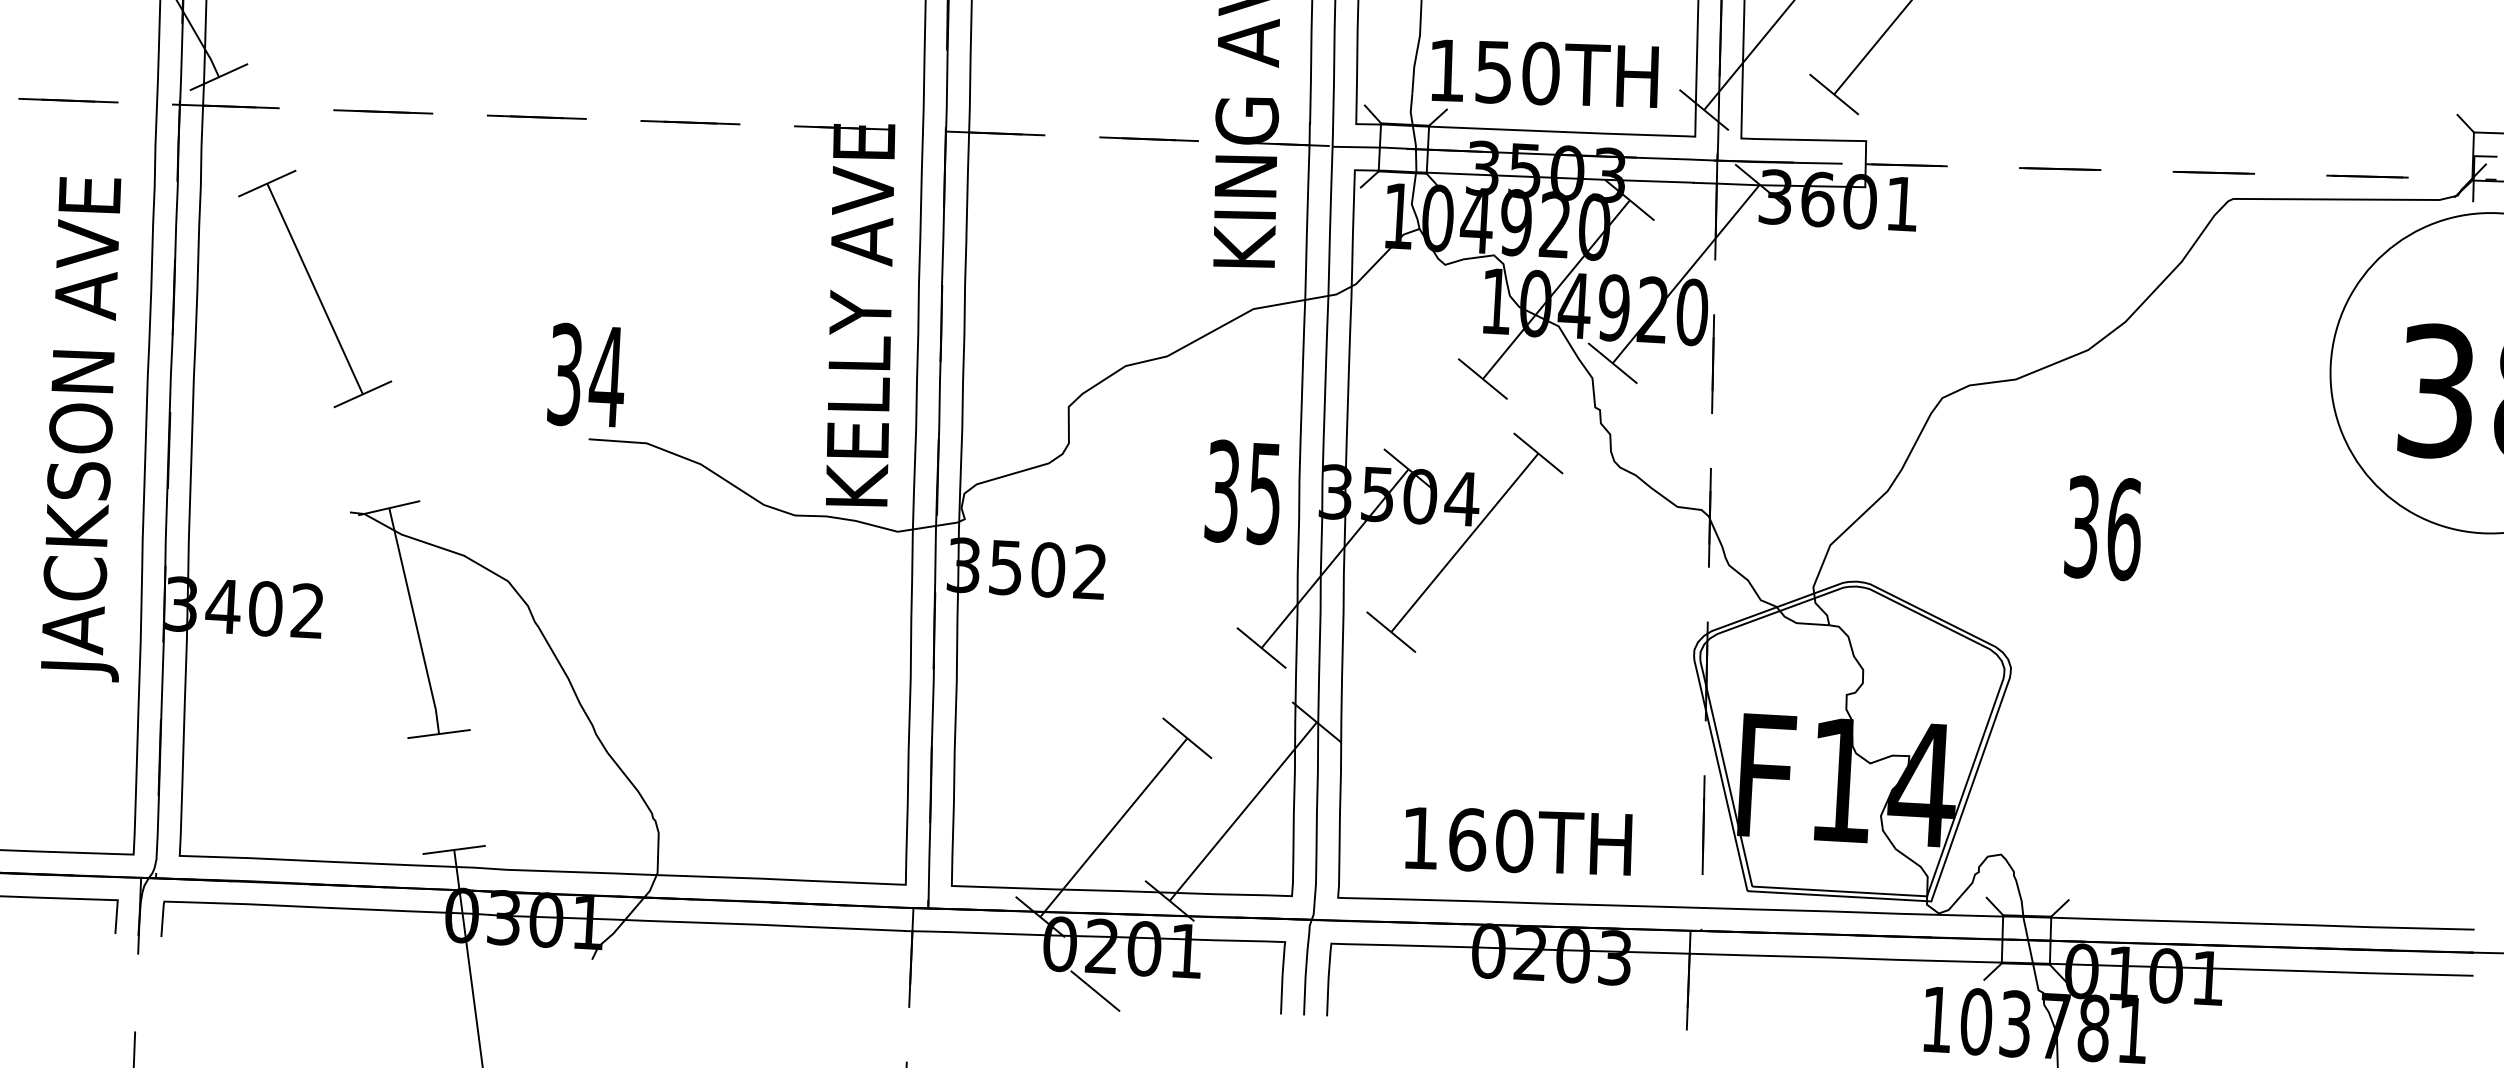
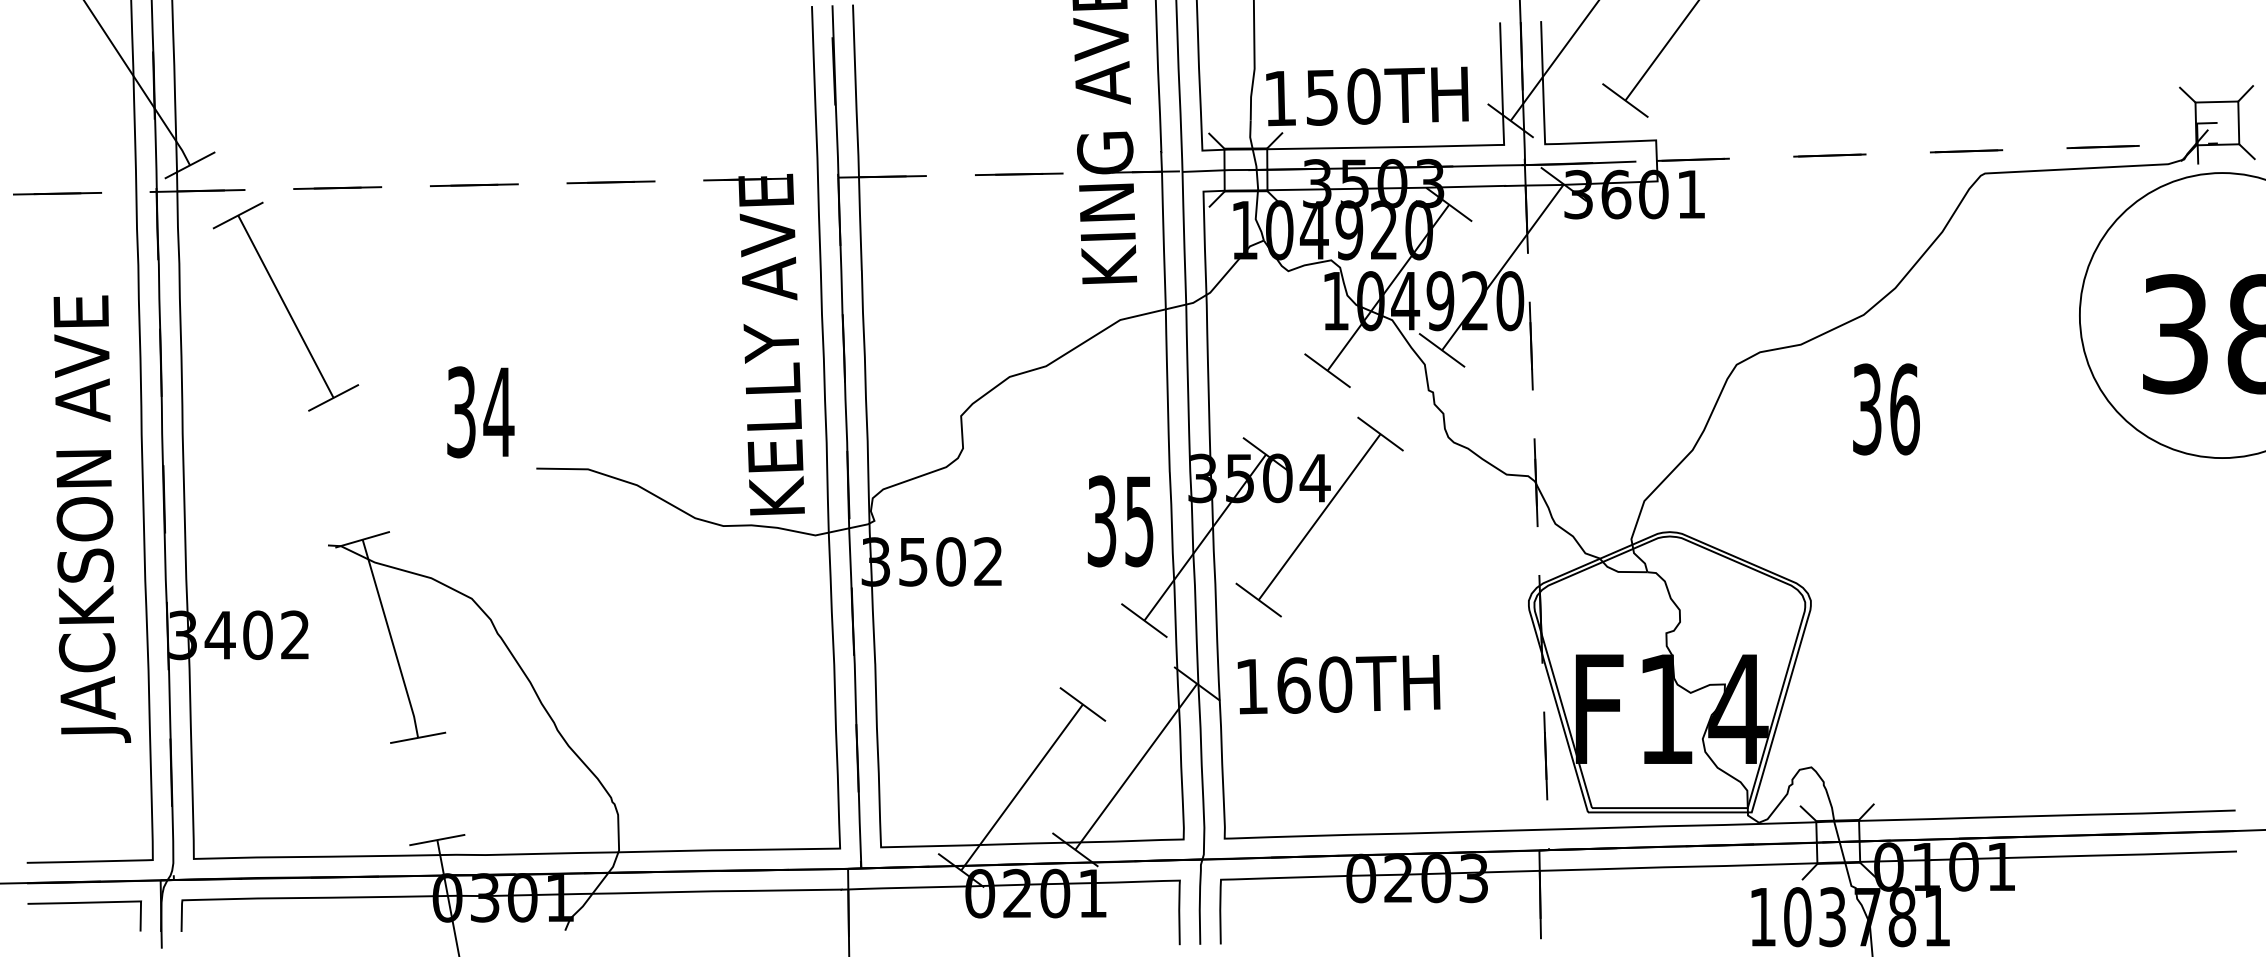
part: (314, 288) -> (285, 306), moved
text: (586, 375) -> (480, 412), moved
text: (89, 428) -> (92, 518), moved
text: (1243, 492) -> (1120, 521), moved
text: (2103, 528) -> (1886, 409), moved
text: (1517, 841) -> (1338, 684), moved
line: (1095, 991) -> (1013, 933), removed

